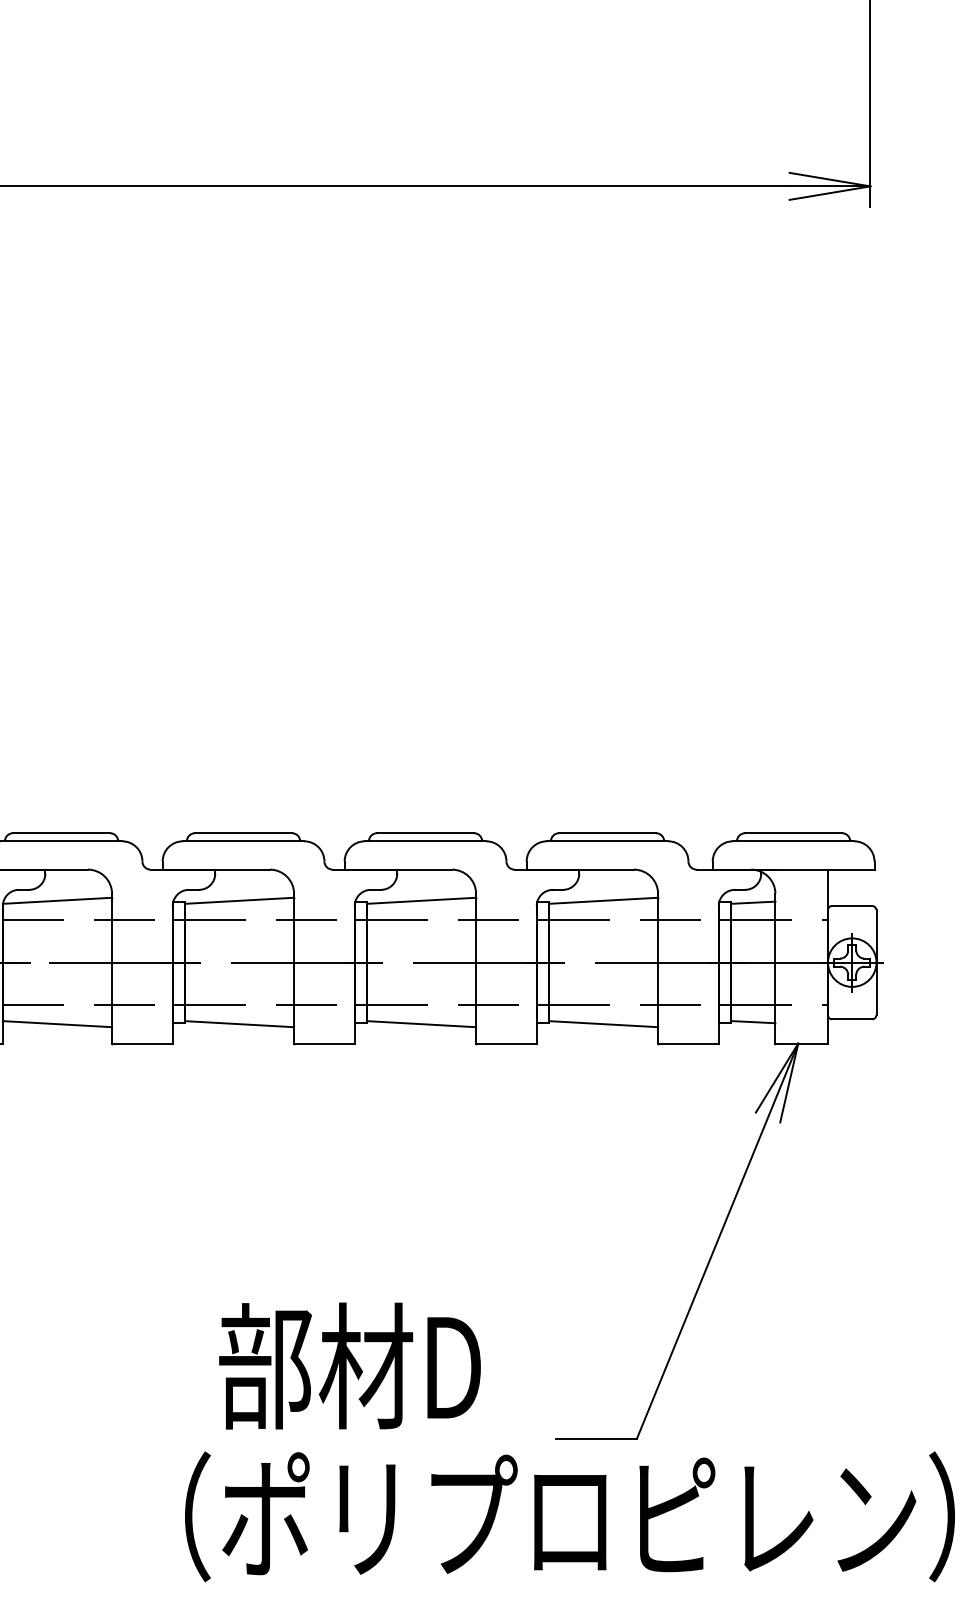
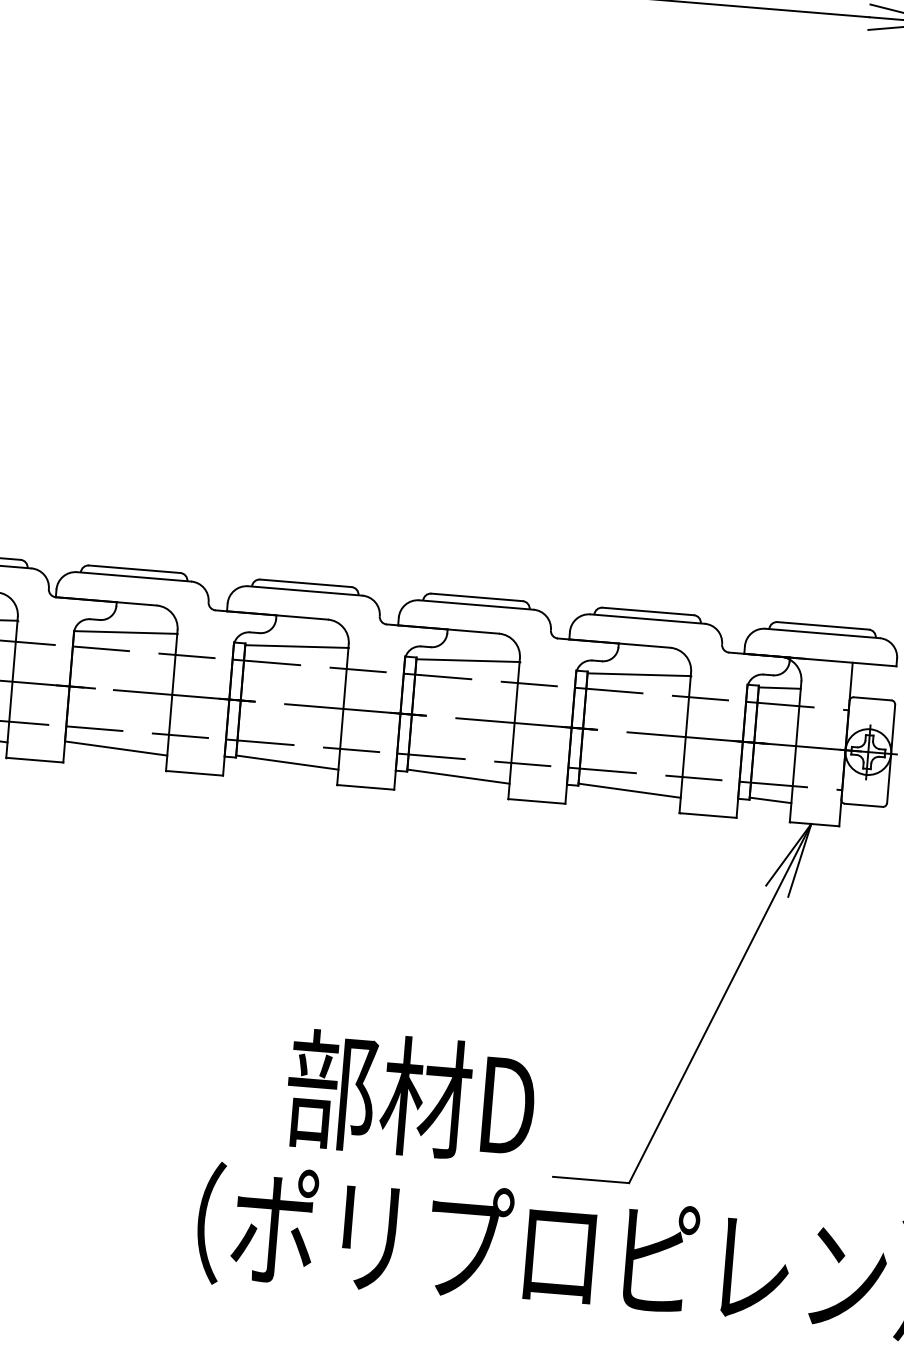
text: (349, 1365) -> (410, 1095), moved

